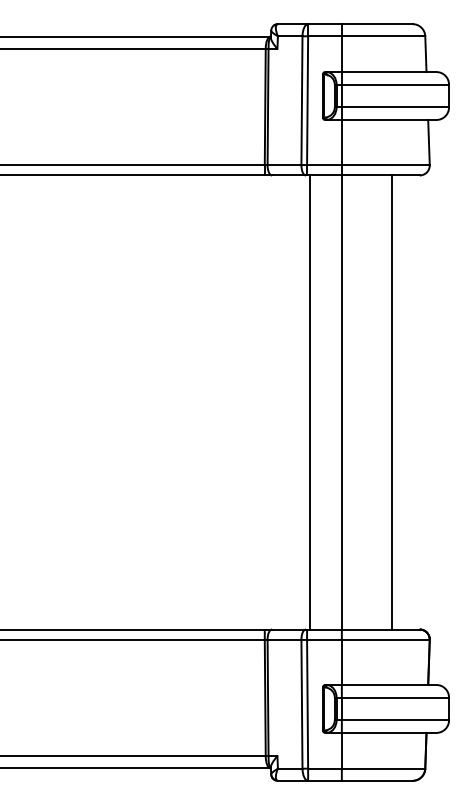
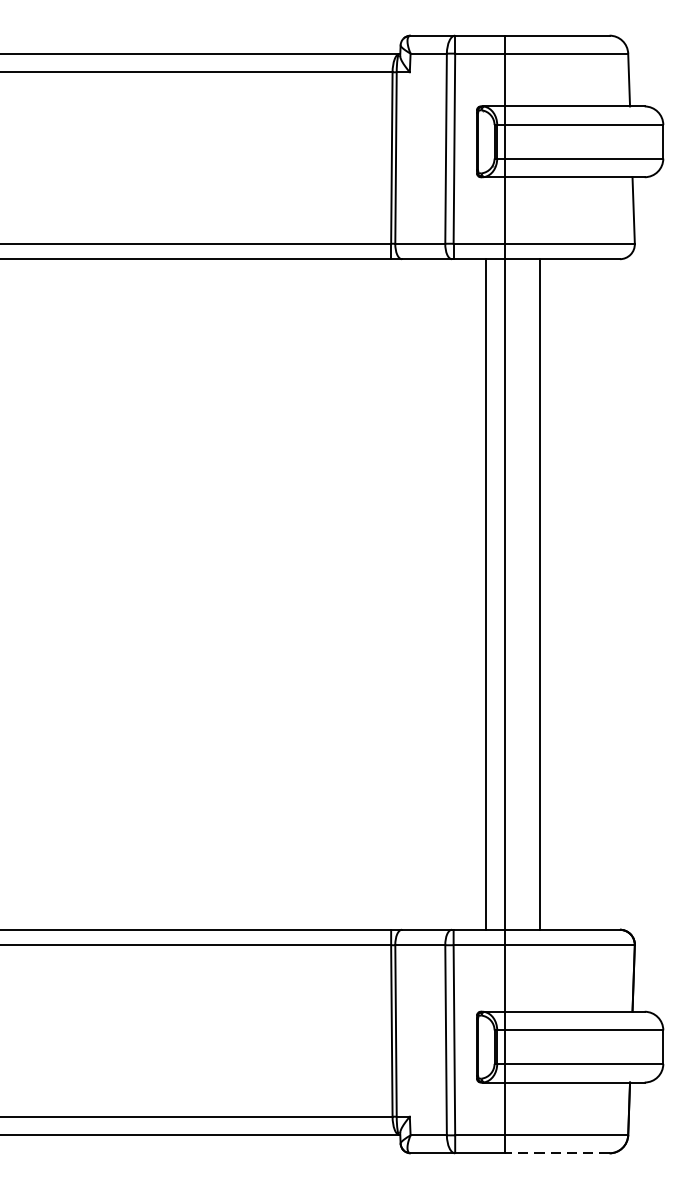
line: (310, 402) -> (486, 594), moved
line: (392, 402) -> (539, 594), moved
line: (376, 780) -> (556, 1152), solid -> dashed

